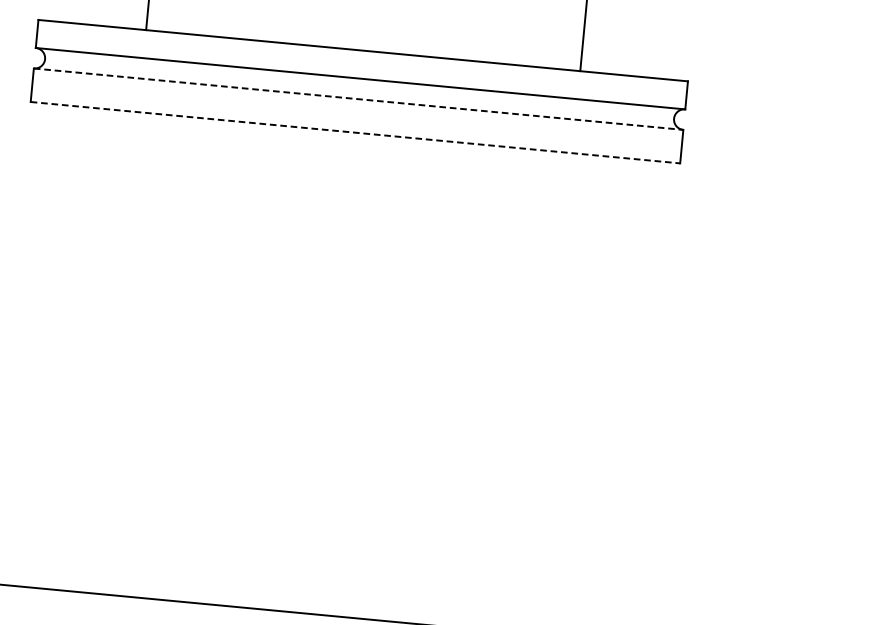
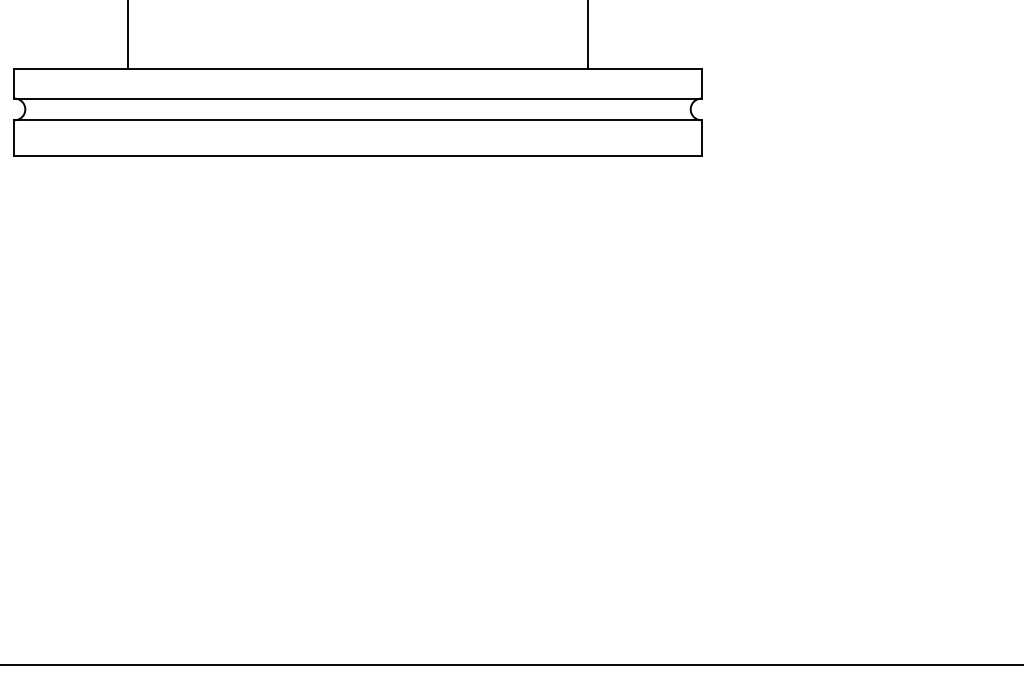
line: (359, 99) -> (358, 120), dashed -> solid
line: (355, 132) -> (358, 155), dashed -> solid

